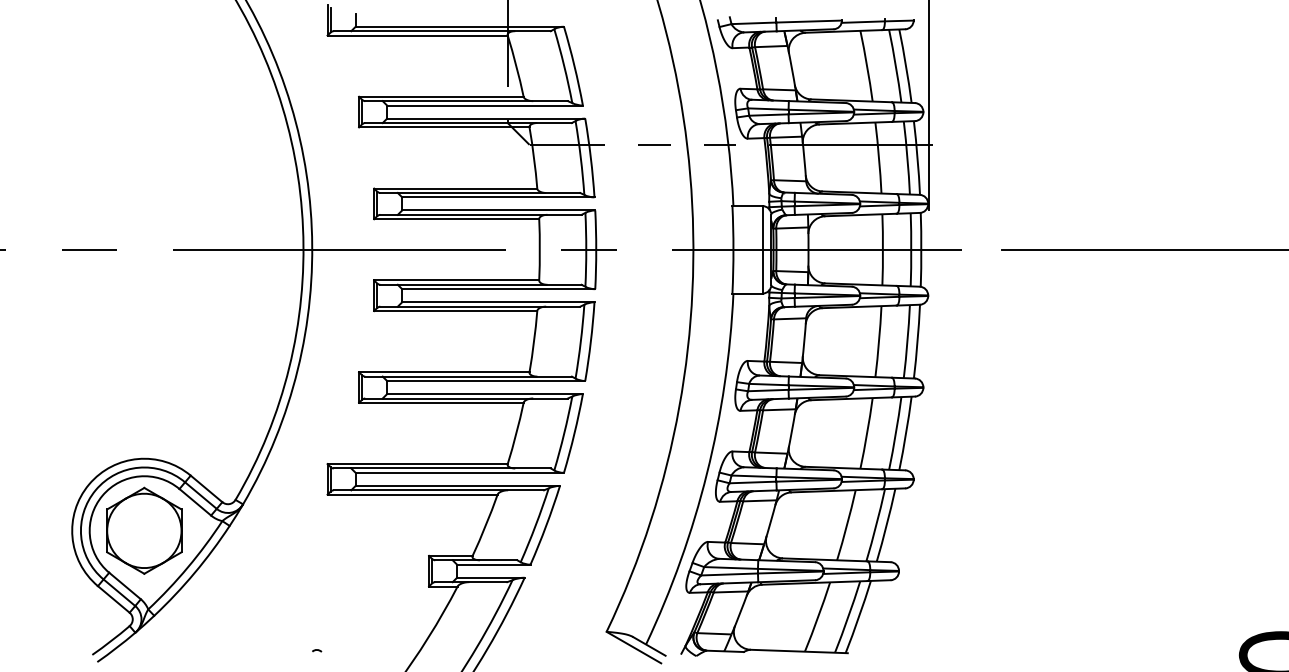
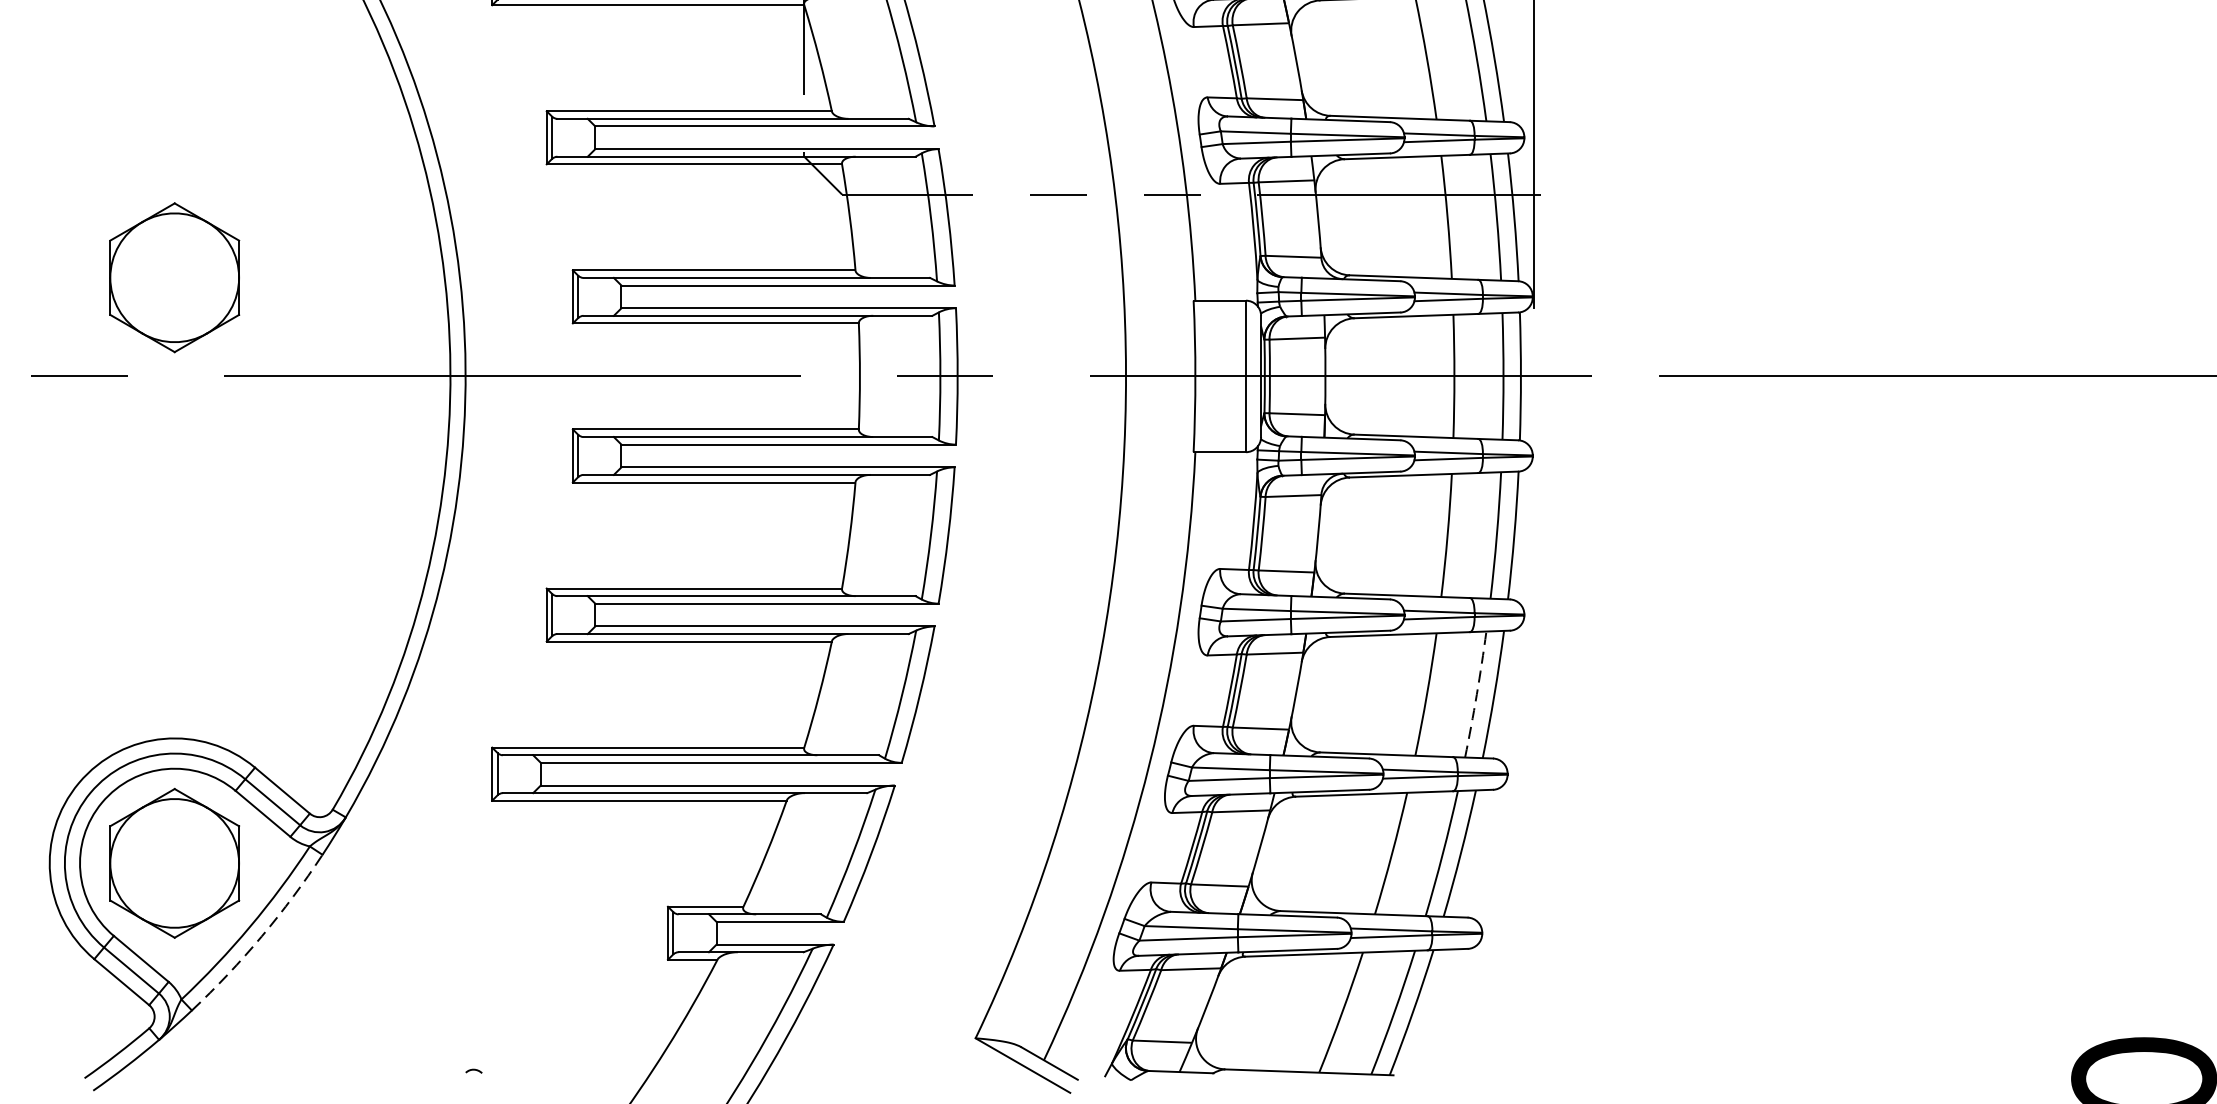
part: (144, 192) -> (174, 277), added
arc: (895, 433) -> (1476, 694), solid -> dashed
arc: (194, 573) -> (261, 937), solid -> dashed

